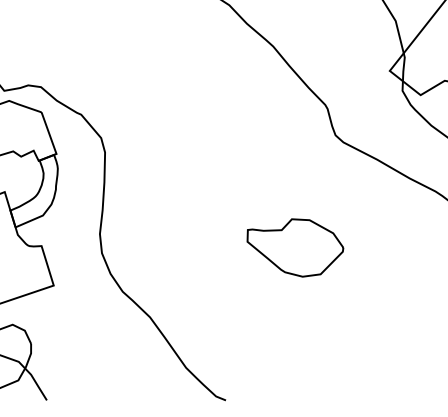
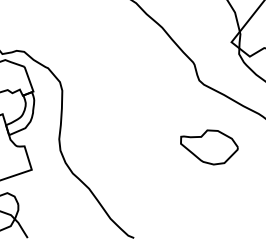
part: (295, 248) -> (209, 147), moved

